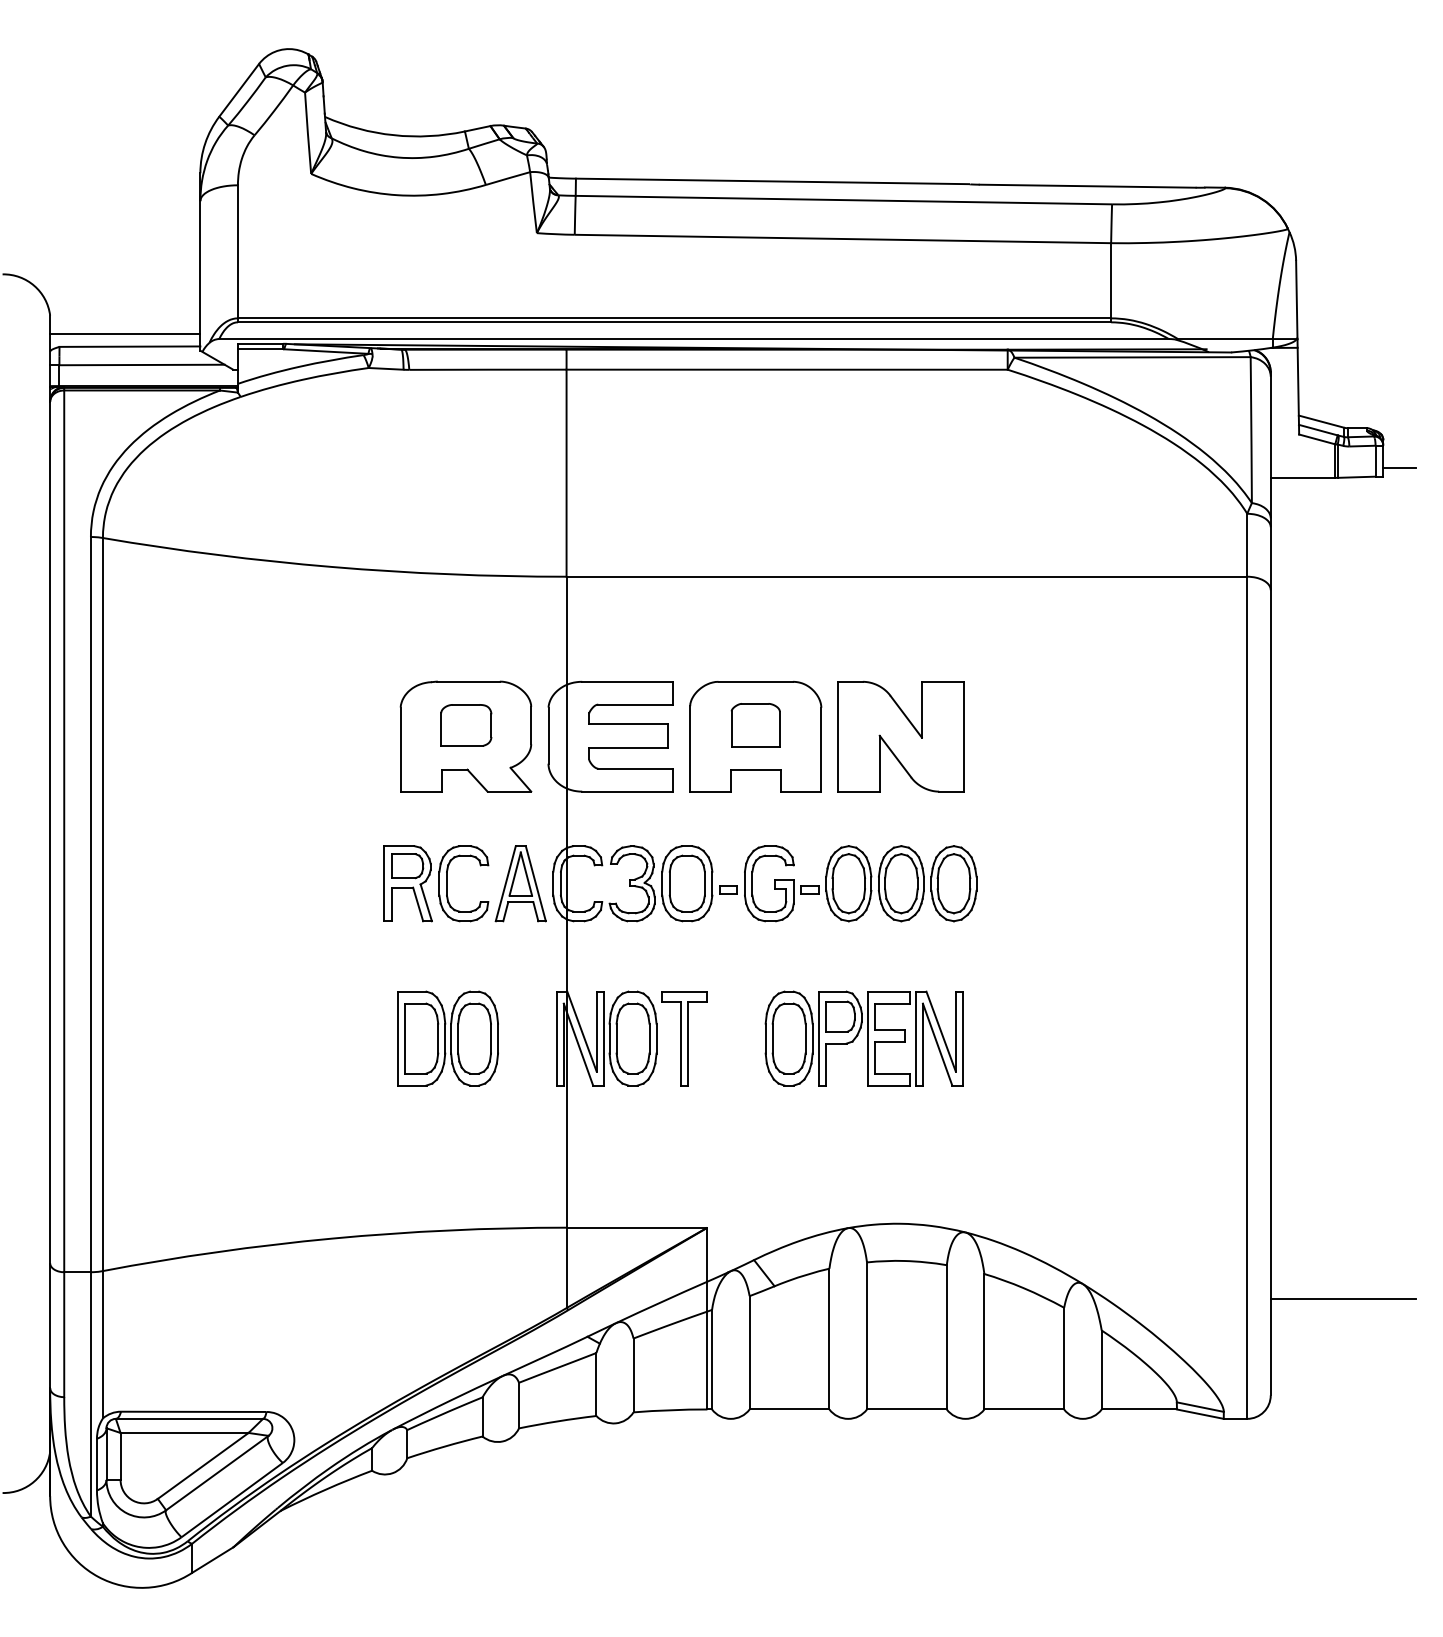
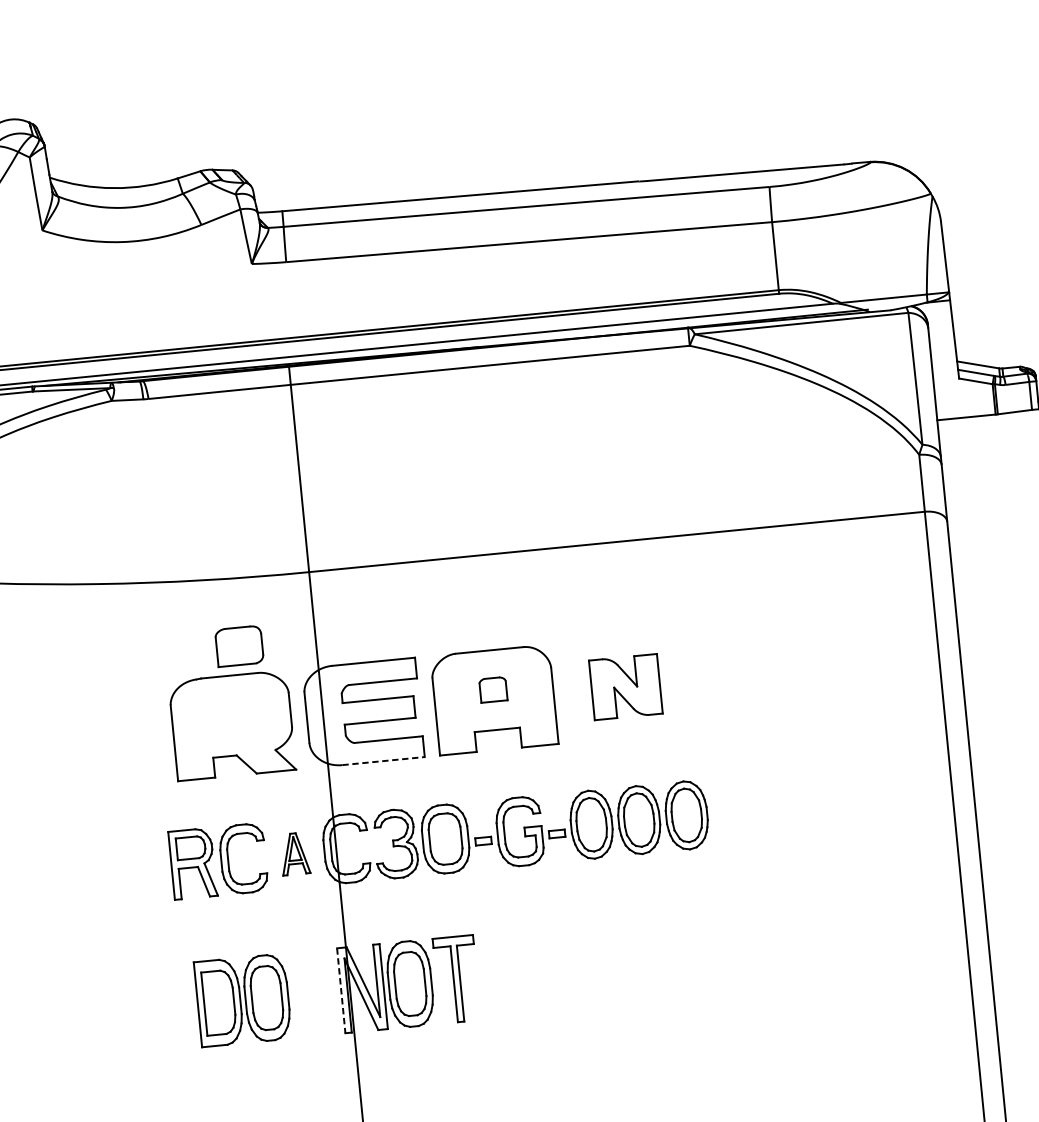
part: (466, 725) -> (239, 646), moved
part: (755, 725) -> (493, 689), size x0.6
part: (900, 736) -> (625, 687), size x0.6
line: (627, 791) -> (383, 760), solid -> dashed
part: (520, 883) -> (294, 853), size x0.6
line: (556, 1038) -> (341, 990), solid -> dashed
part: (863, 1038) -> (618, 963), removed

